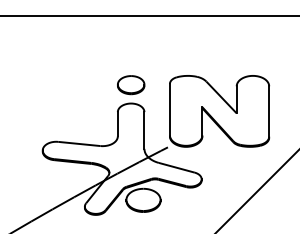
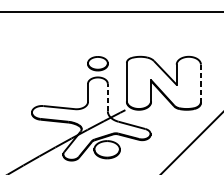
line: (269, 112) -> (201, 84), solid -> dashed
line: (144, 130) -> (107, 97), solid -> dashed

